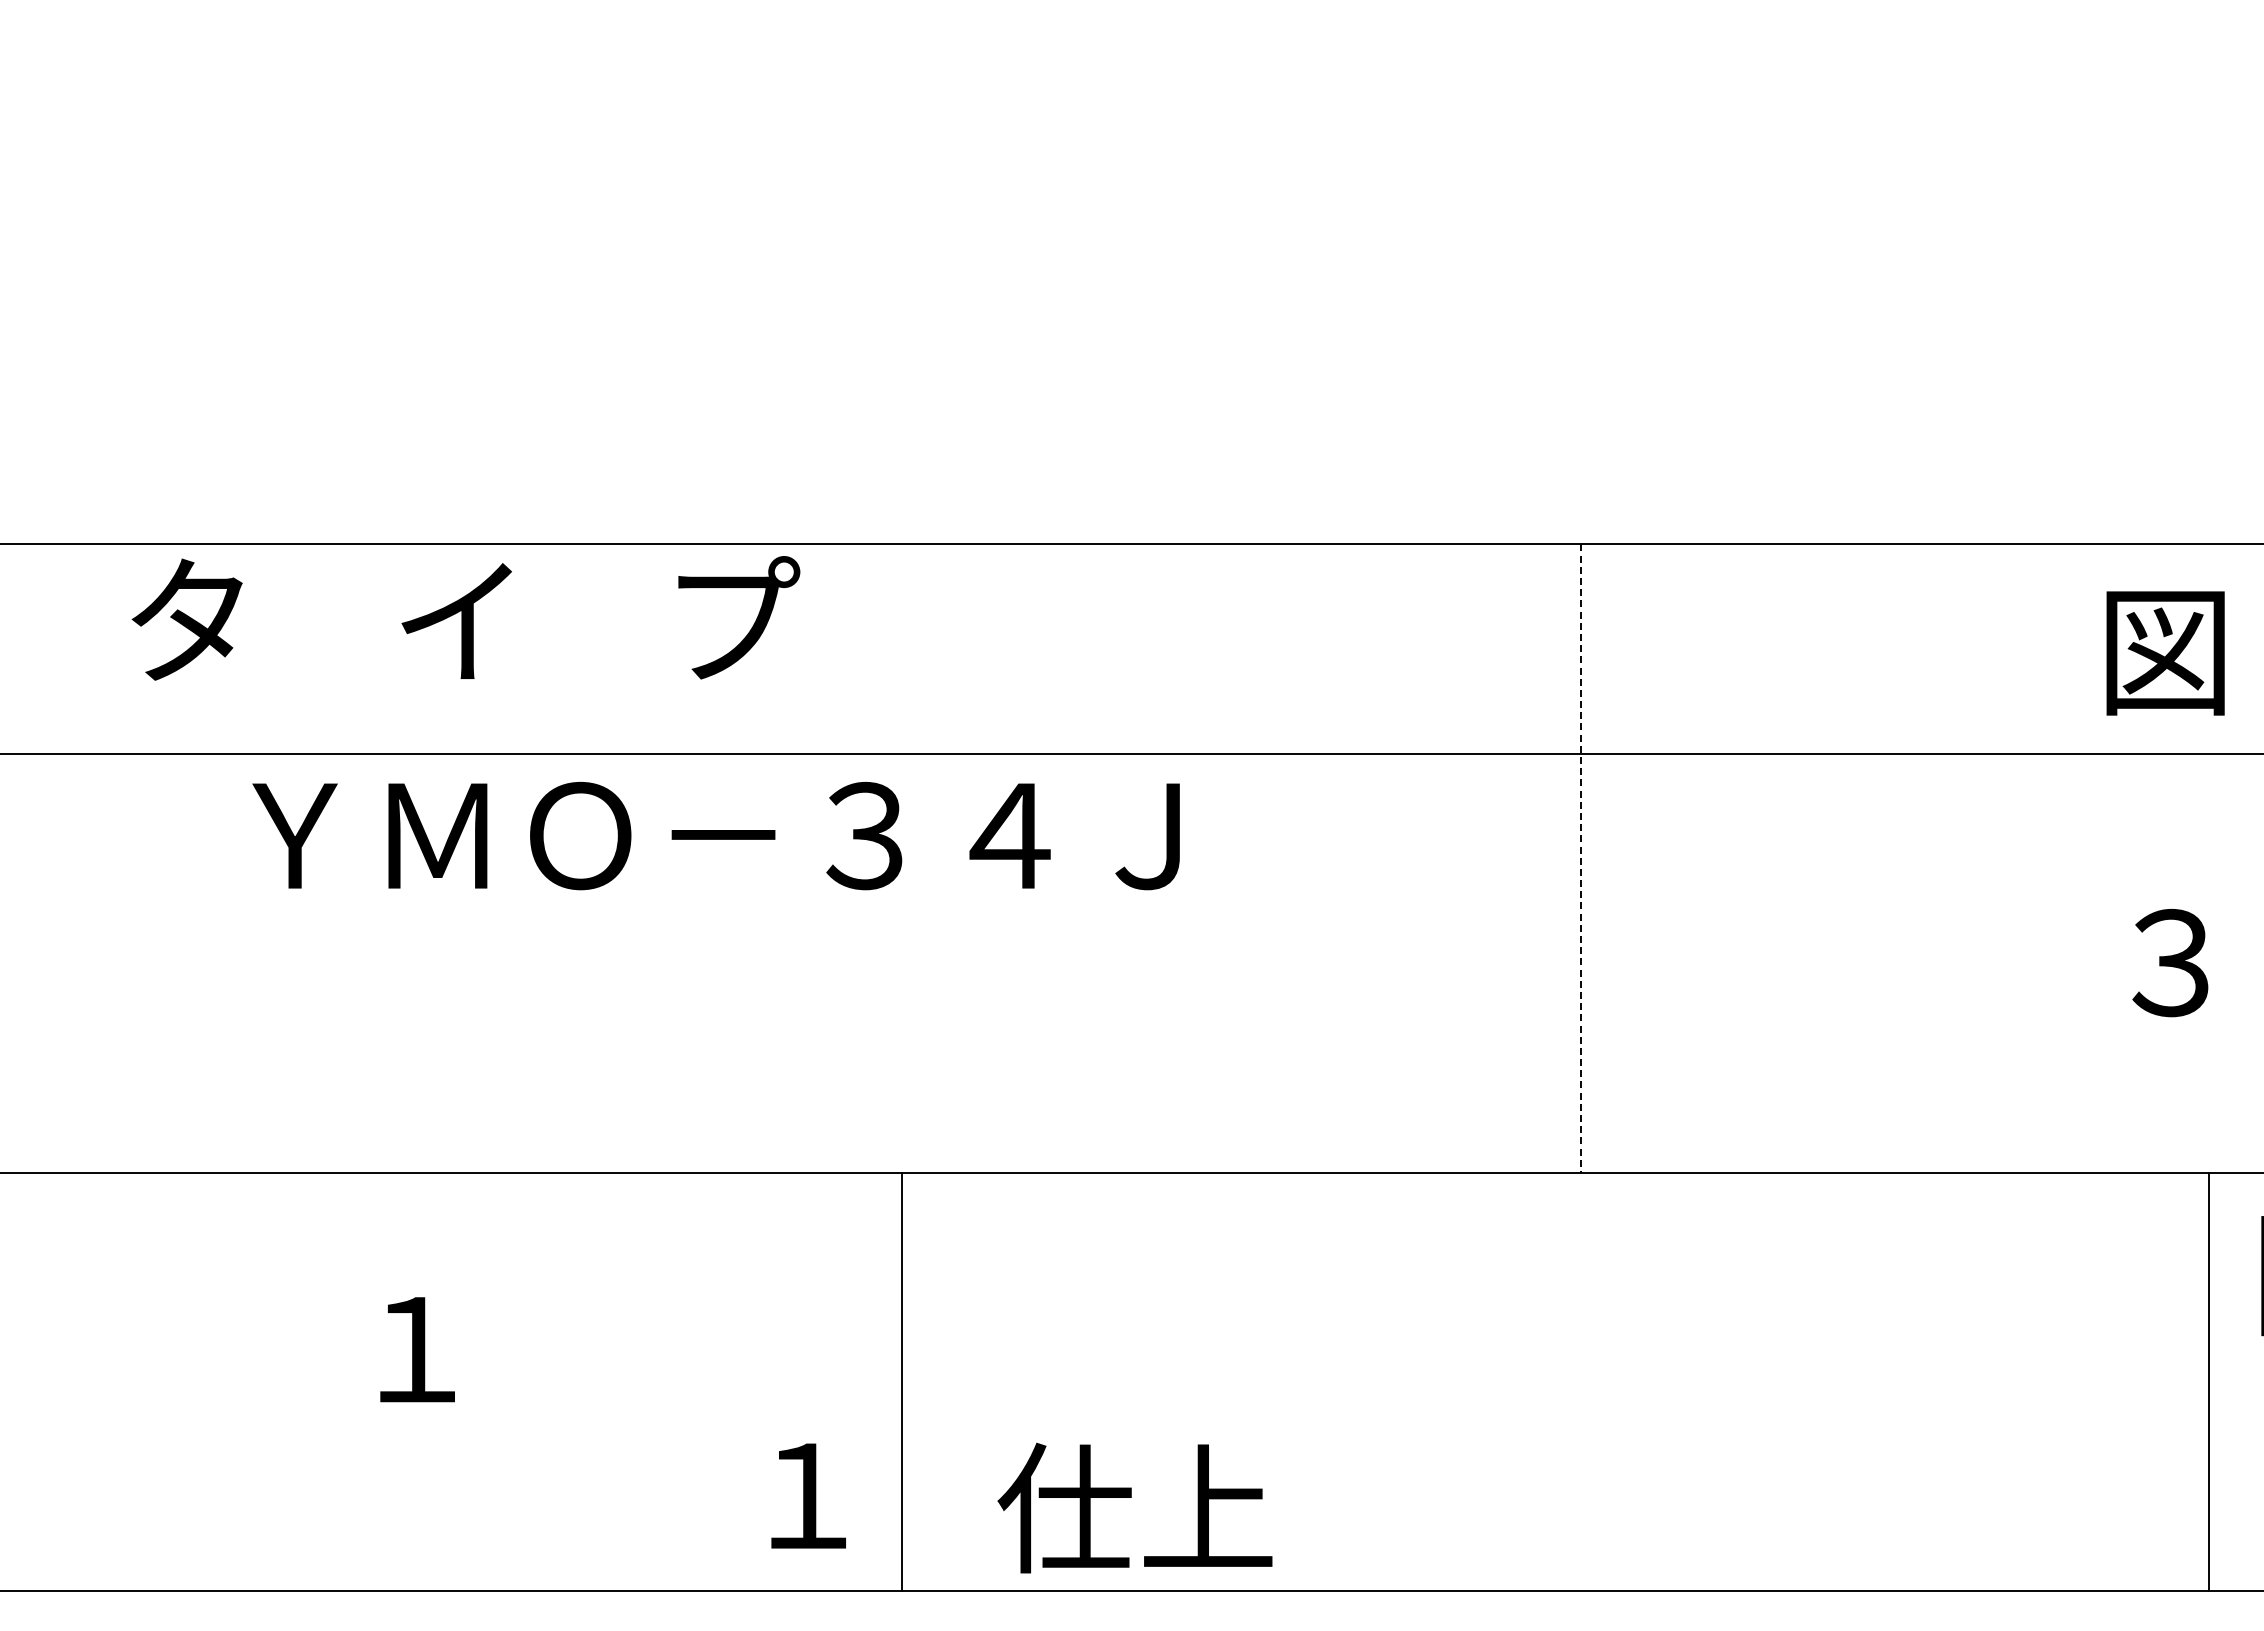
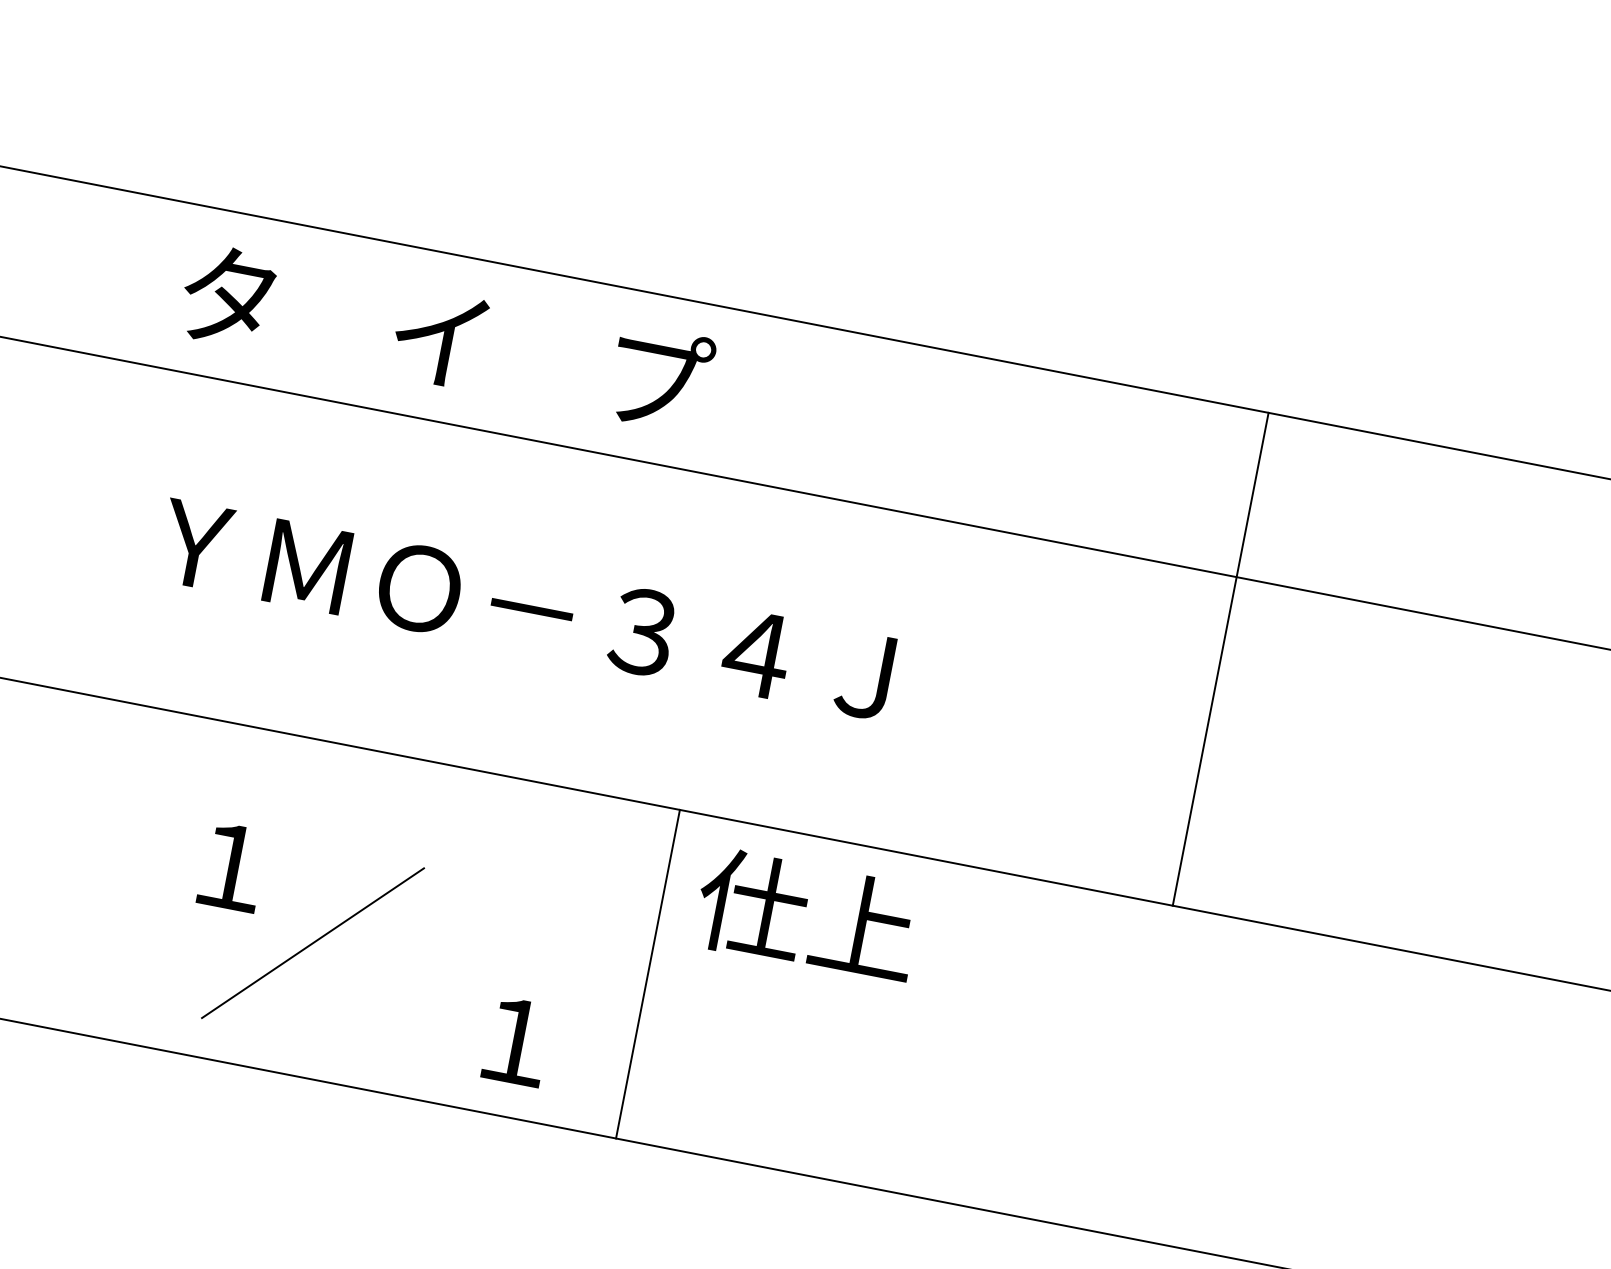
text: (465, 618) -> (446, 337), moved
text: (715, 836) -> (525, 609), moved
line: (1581, 859) -> (1220, 660), dashed -> solid
line: (902, 1381) -> (648, 973), moved
line: (533, 1423) -> (312, 942), added
text: (1134, 1507) -> (807, 915), moved

